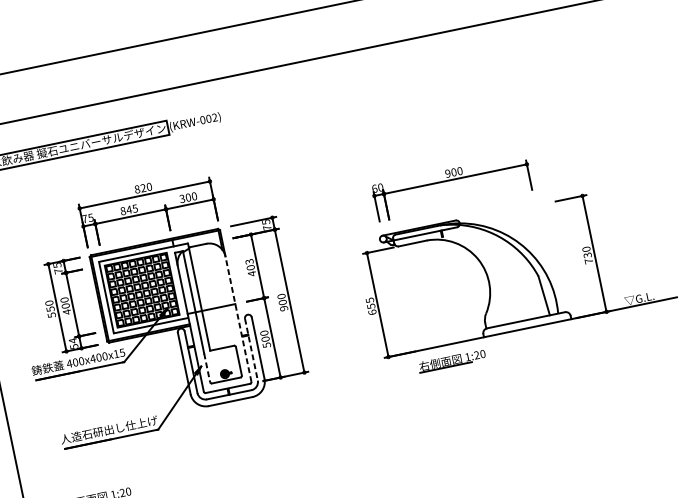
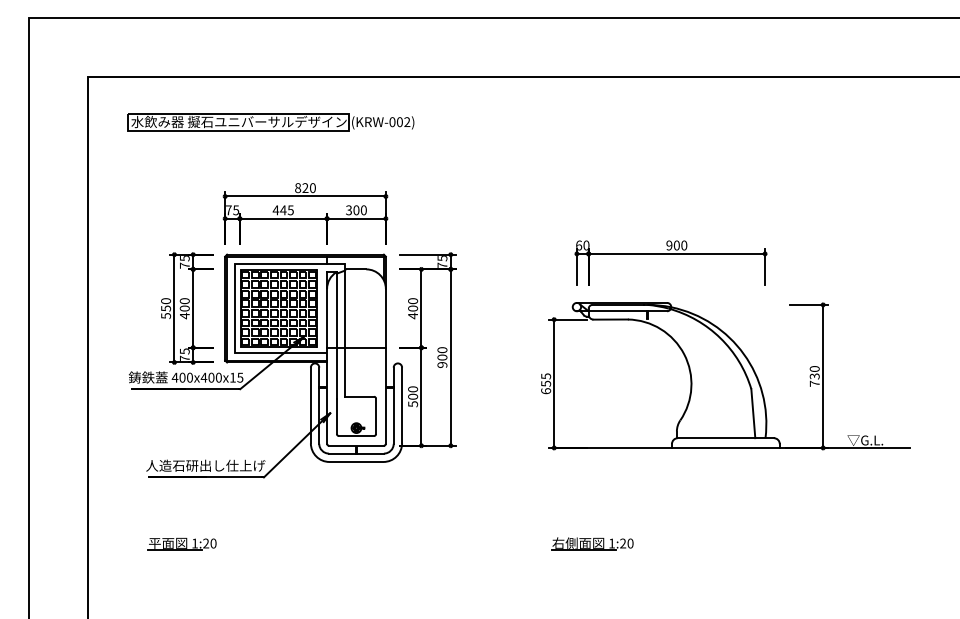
text: (122, 211) -> (275, 210), 845 -> 445
text: (249, 262) -> (412, 301), 403 -> 400
line: (238, 318) -> (385, 365), dashed -> solid
text: (73, 343) -> (184, 354), 54 -> 75
line: (251, 350) -> (393, 406), dashed -> solid
part: (452, 360) -> (592, 543), moved
line: (206, 368) -> (336, 416), dashed -> solid

